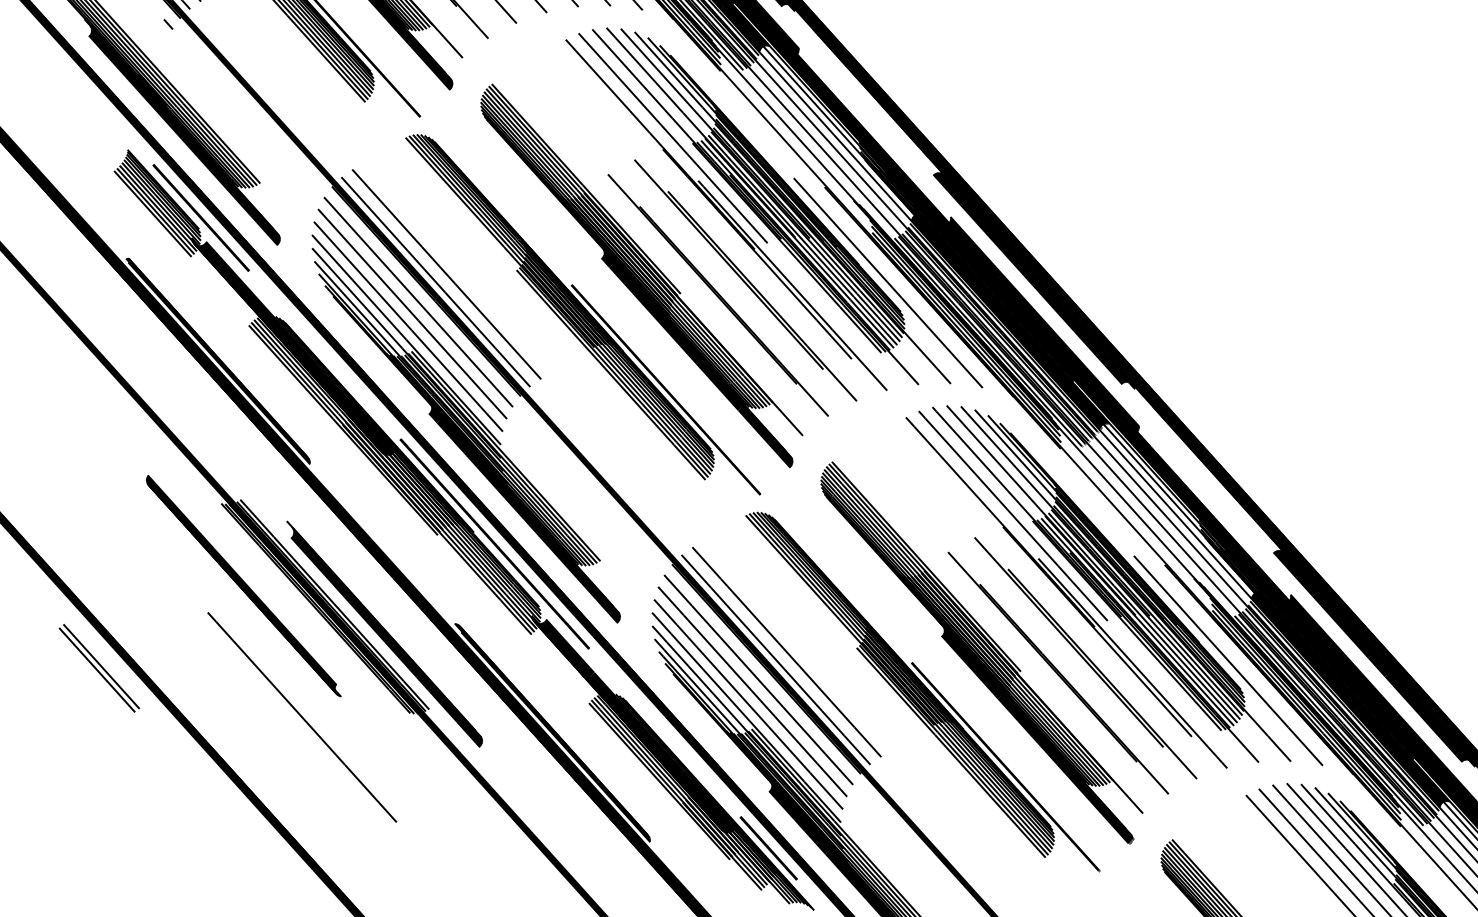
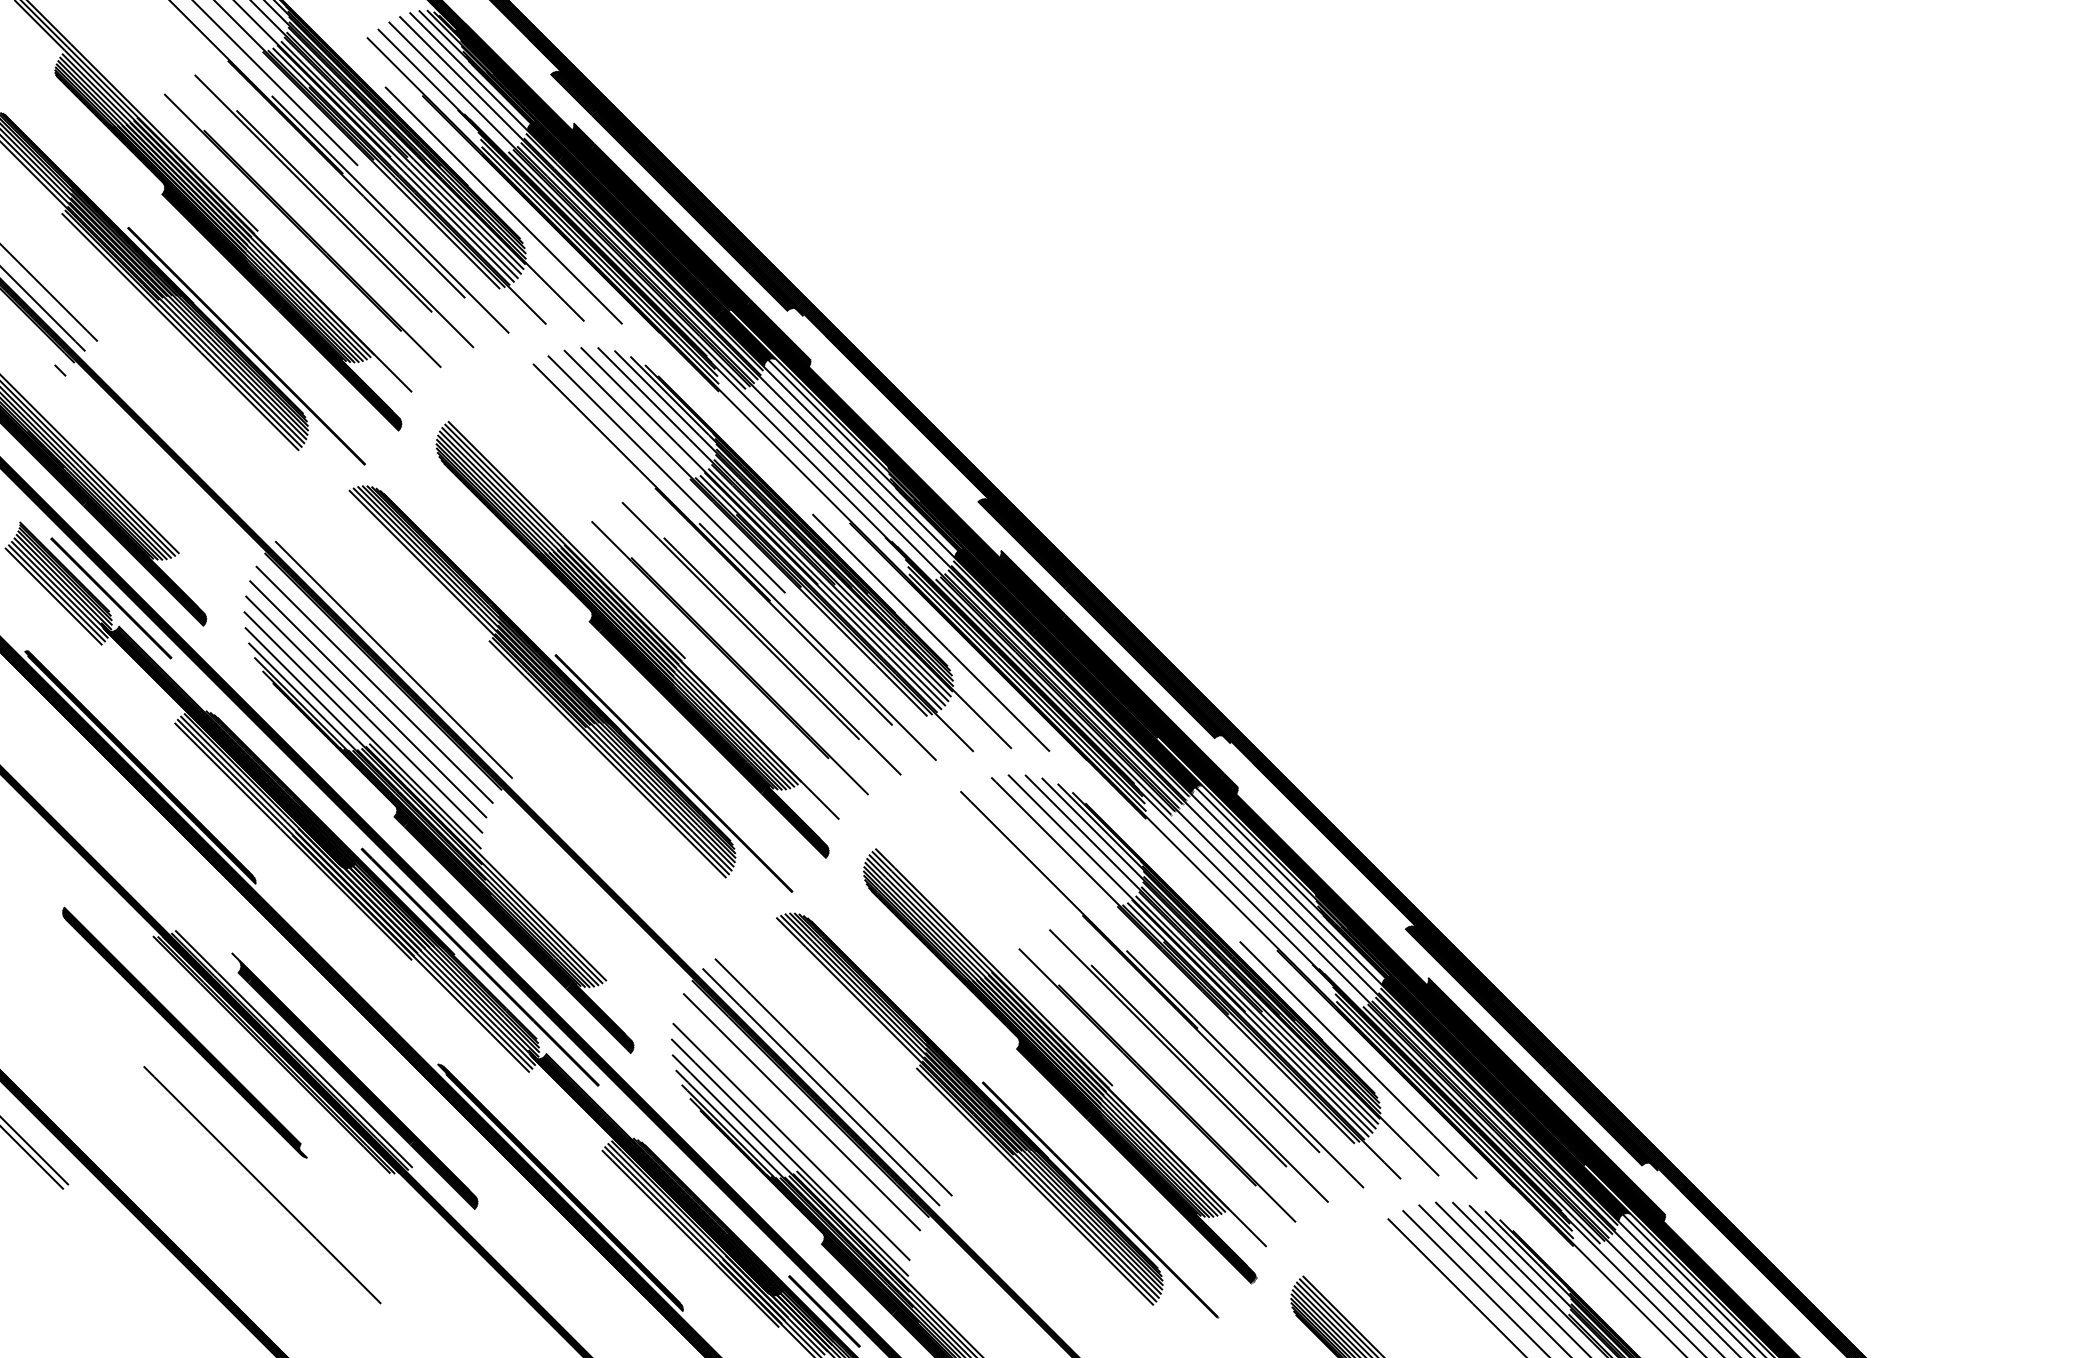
line: (446, 274) -> (406, 650), removed
line: (1012, 515) -> (1093, 901), removed
line: (752, 691) -> (795, 1126), removed

